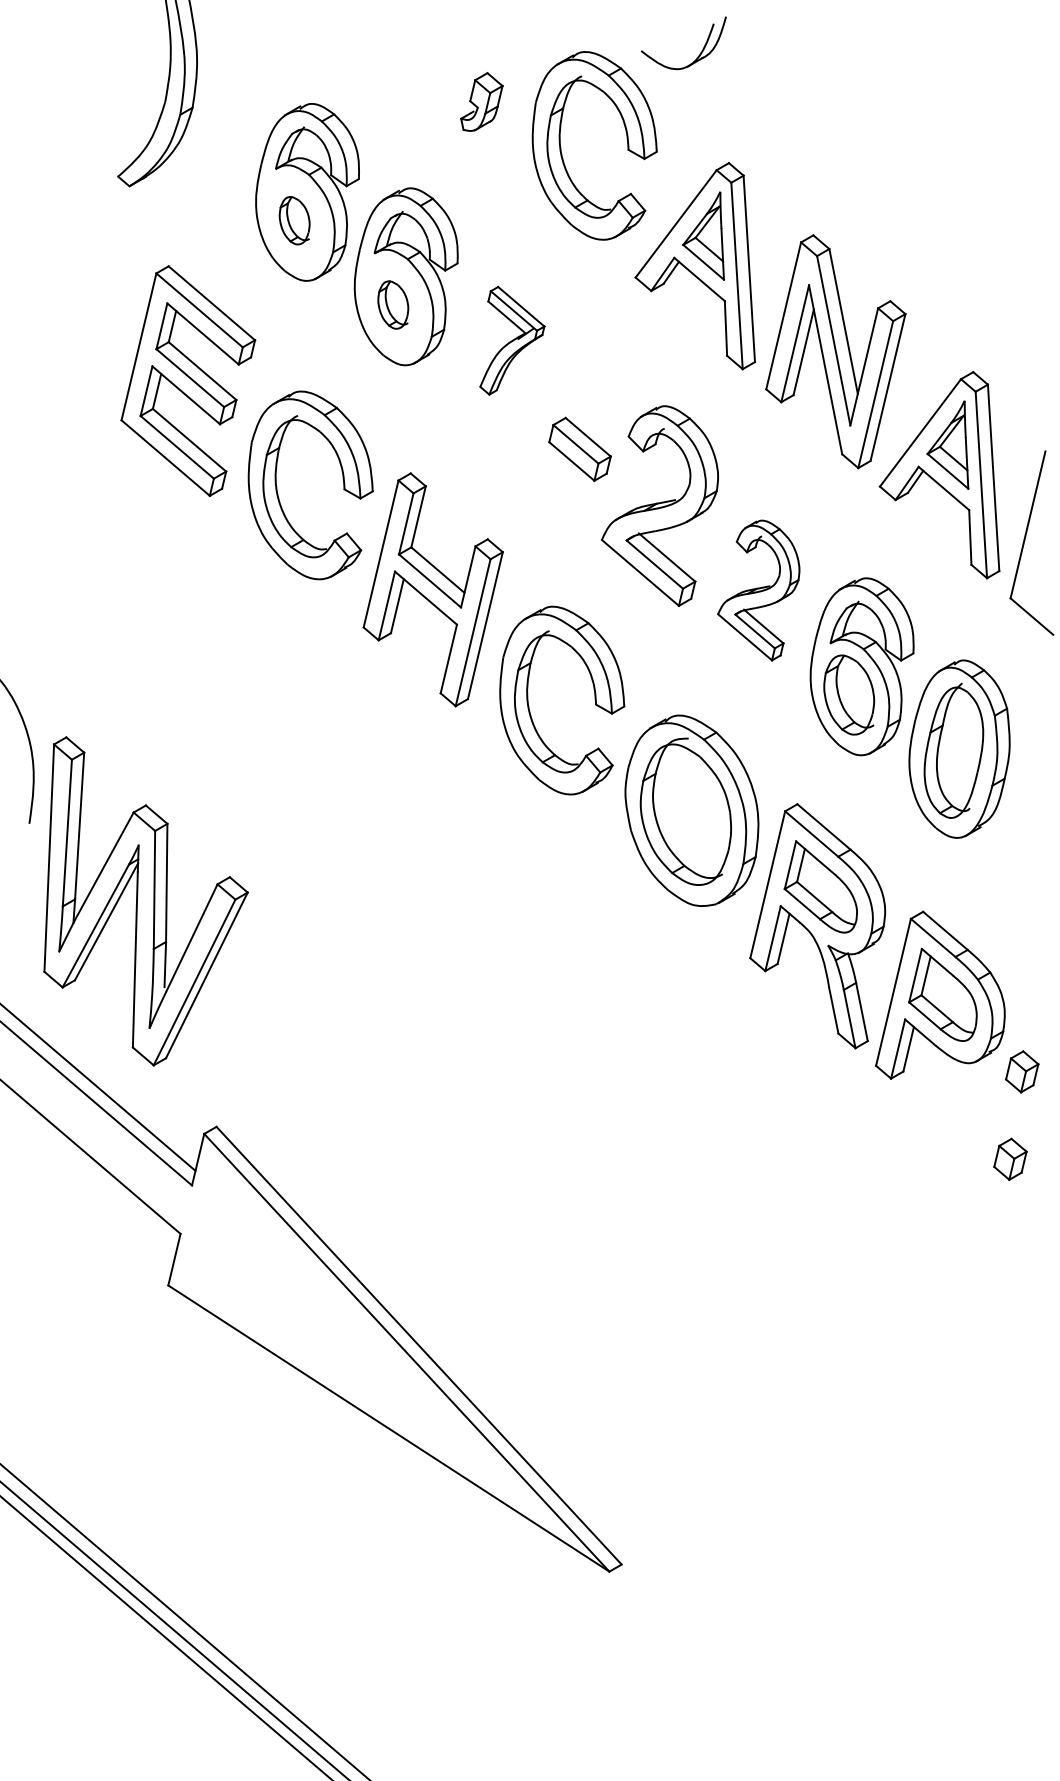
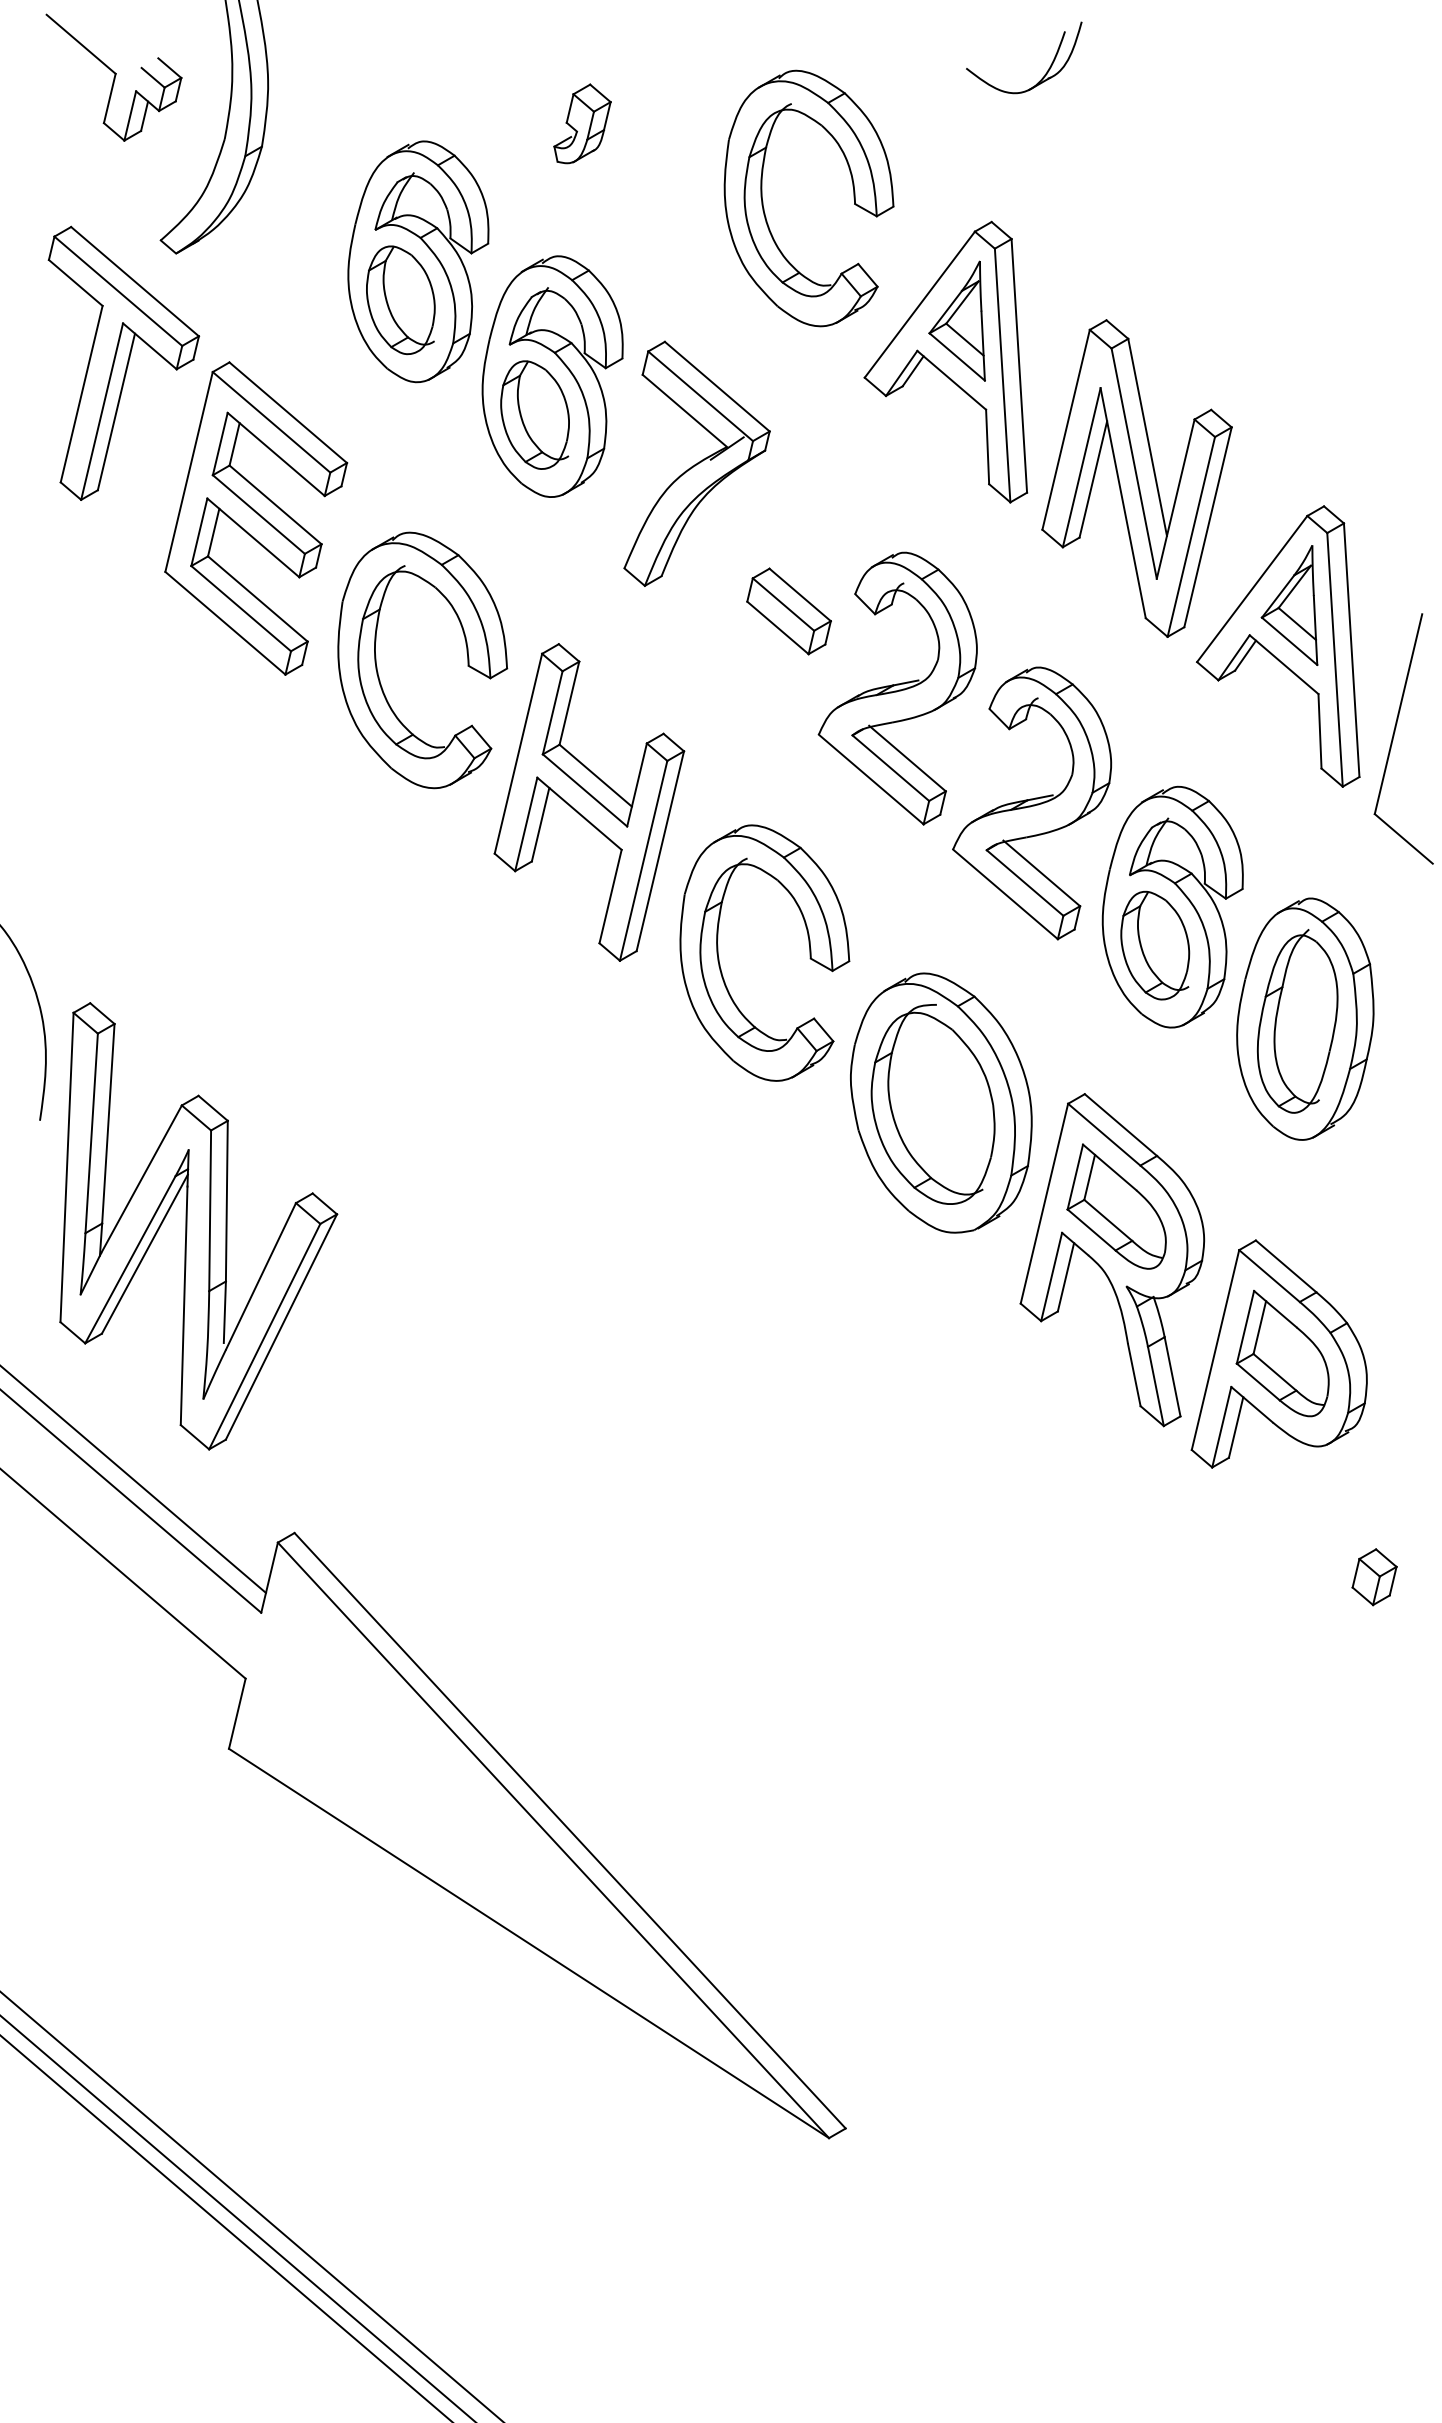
part: (700, 53) -> (1046, 71), moved
part: (83, 56) -> (113, 77), added
part: (481, 101) -> (582, 123), moved
part: (294, 220) -> (400, 300), size x1.67
part: (90, 266) -> (123, 362), added
part: (392, 304) -> (534, 414), size x1.67
part: (511, 340) -> (696, 463), size x1.67
part: (758, 590) -> (1032, 803), size x1.43
part: (1022, 1072) -> (1390, 1458), removed

